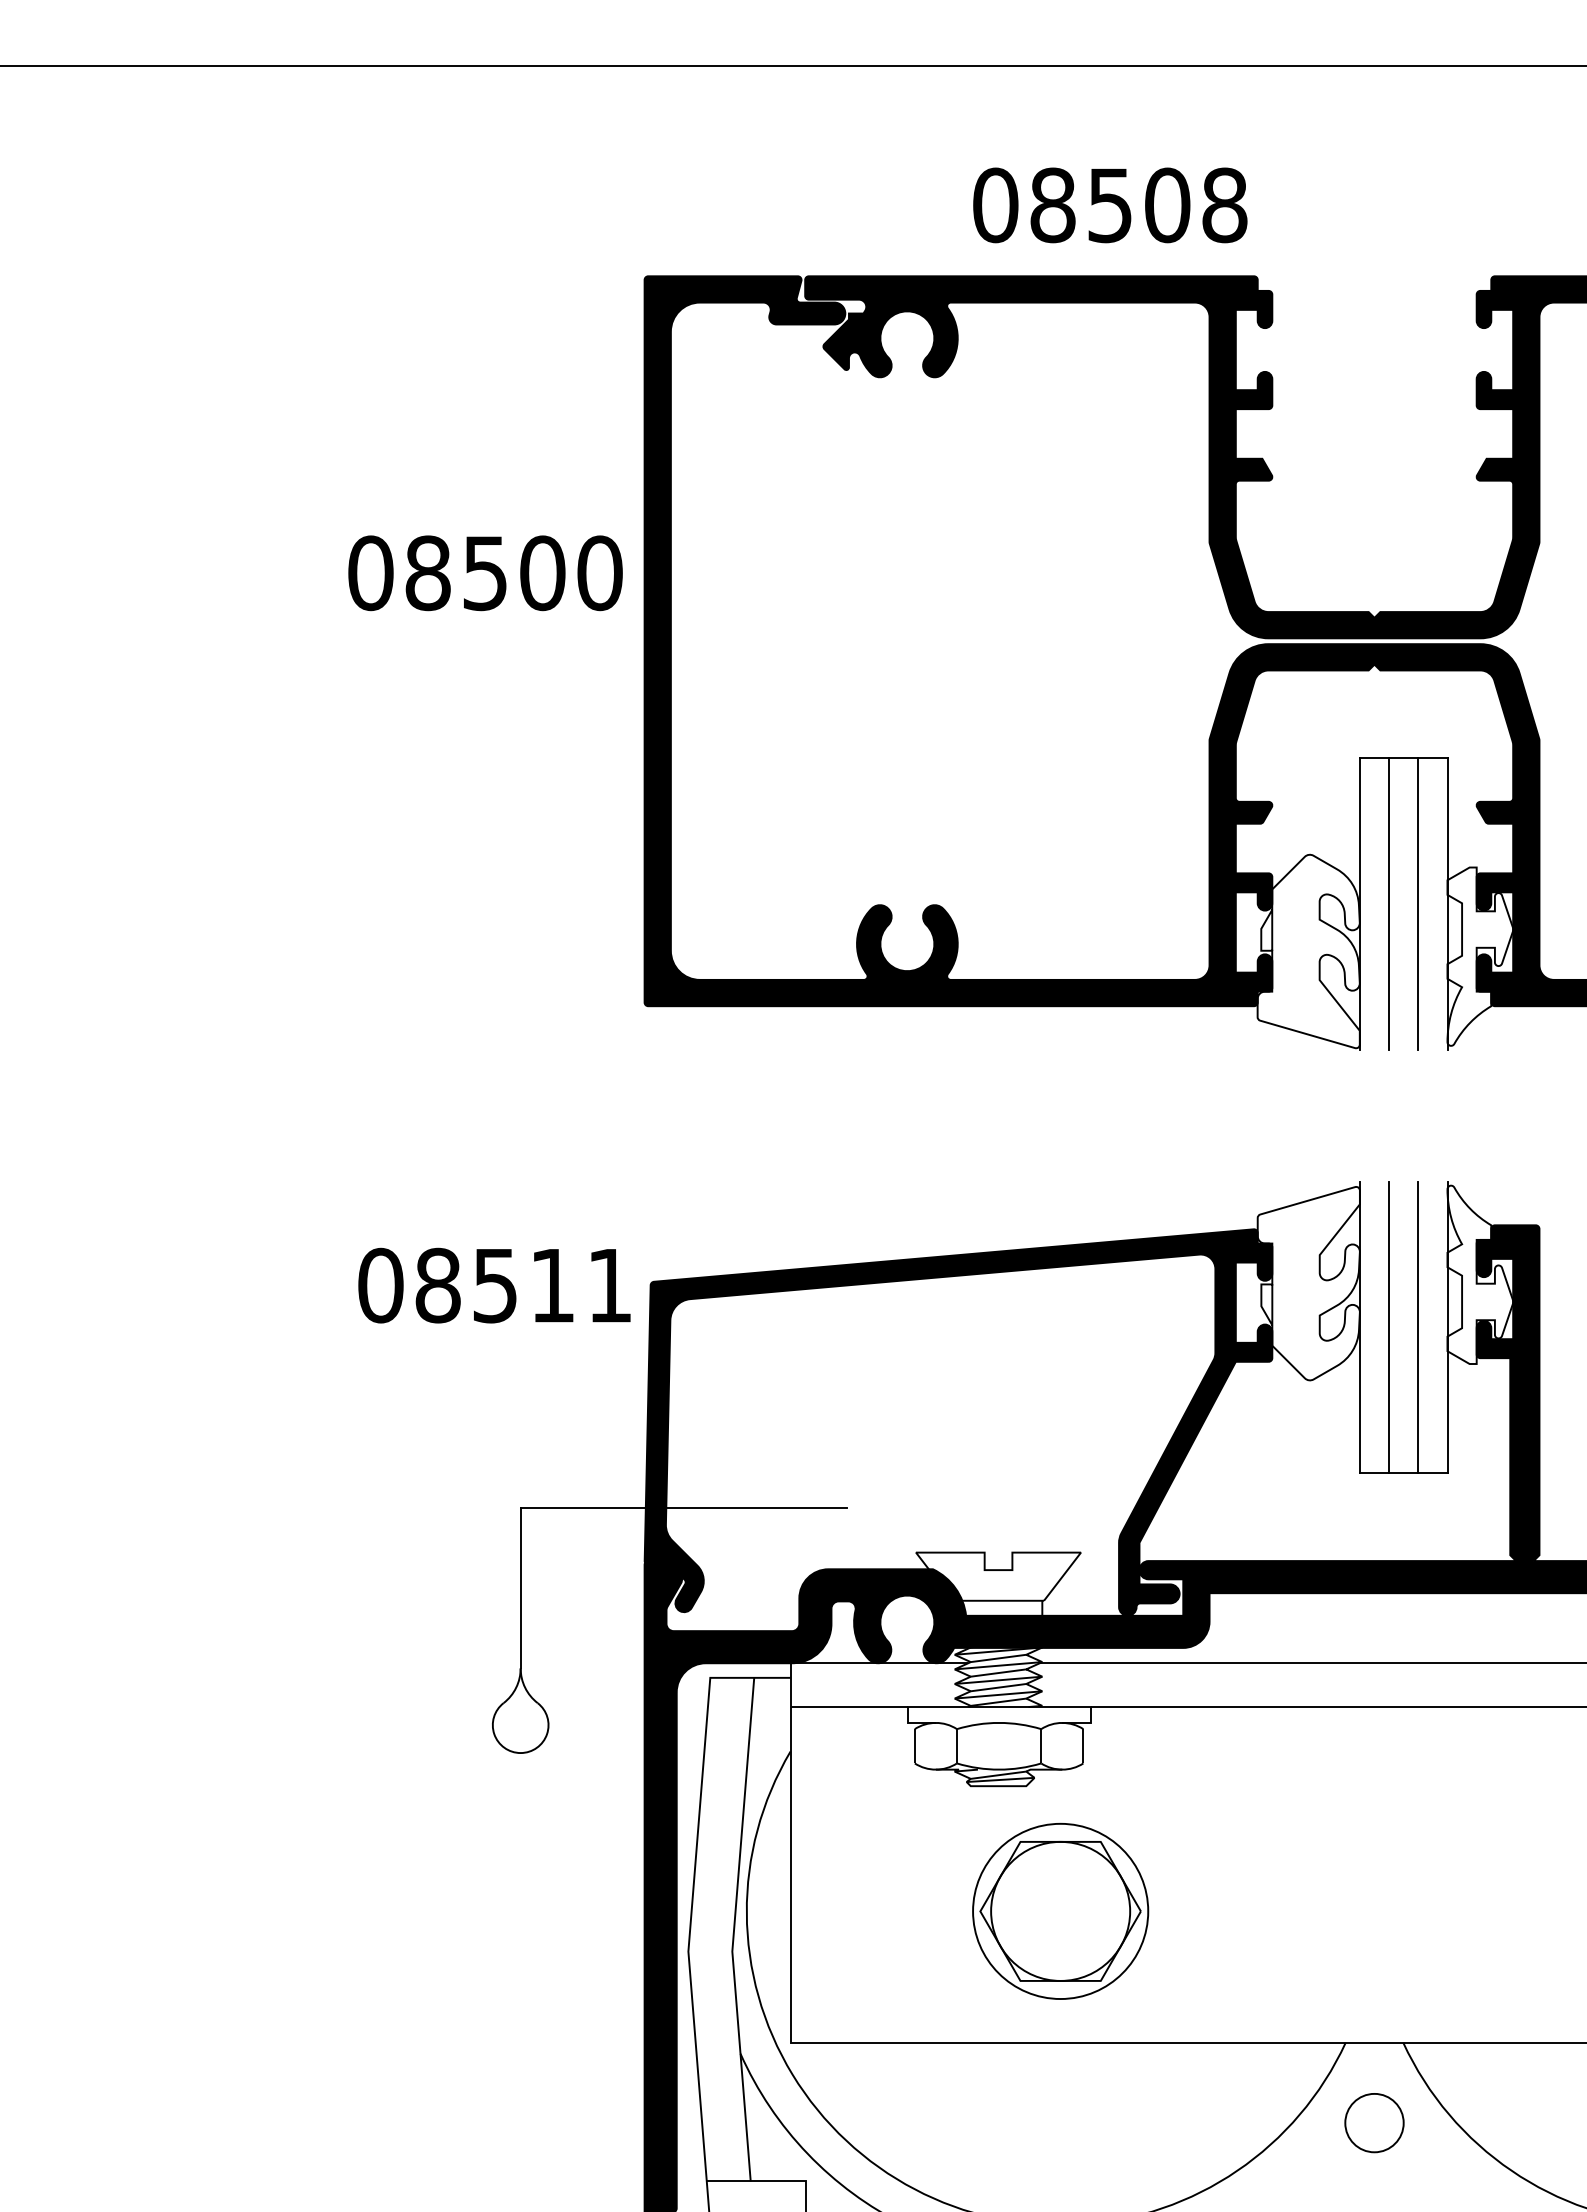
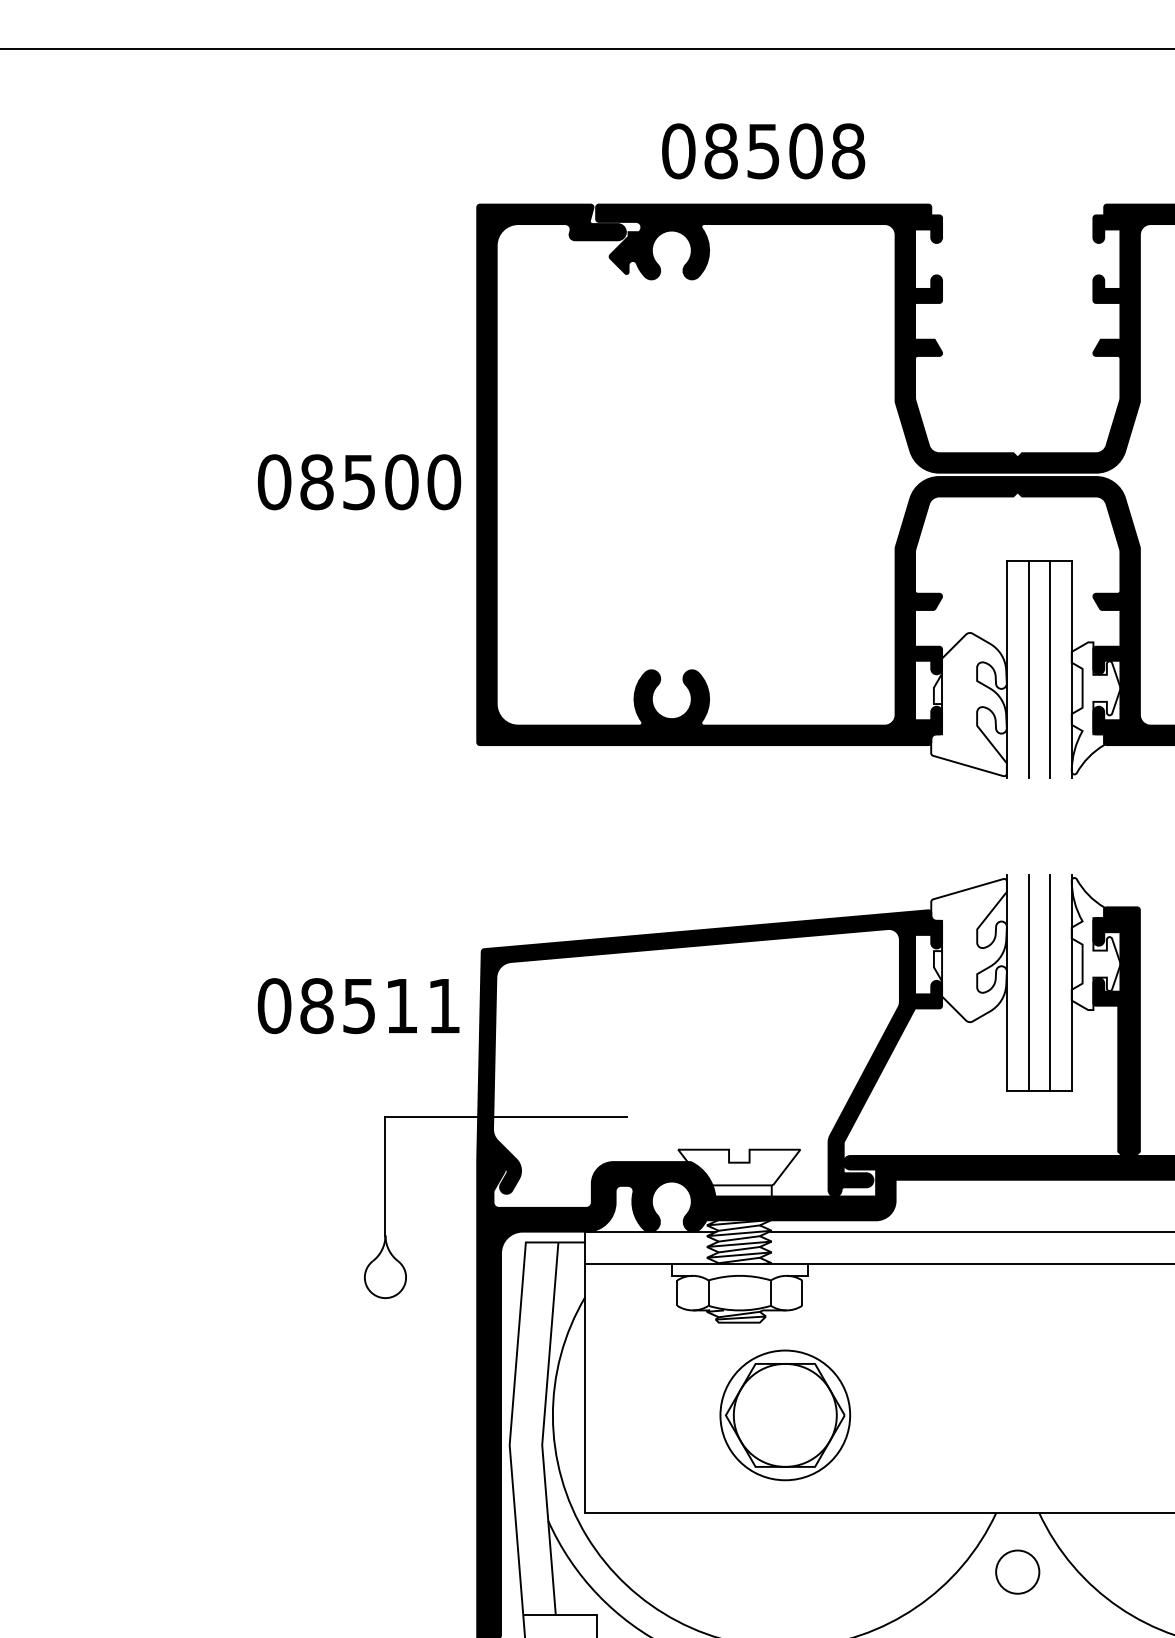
text: (1110, 205) -> (763, 151), moved
text: (485, 573) -> (359, 482), moved
text: (494, 1285) -> (358, 1005), moved

